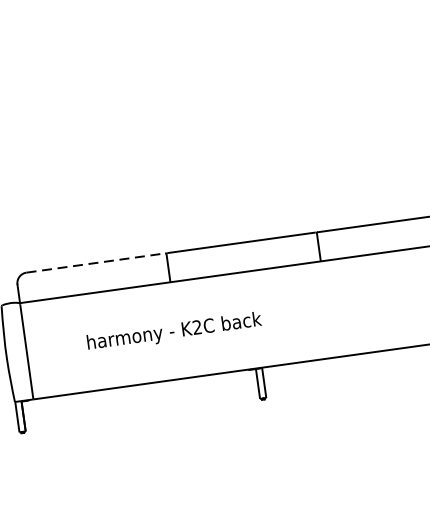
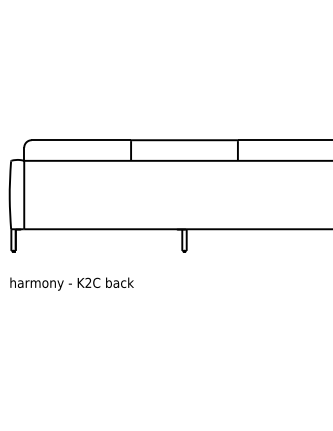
line: (96, 263) -> (81, 140), dashed -> solid
text: (173, 331) -> (71, 283), moved

